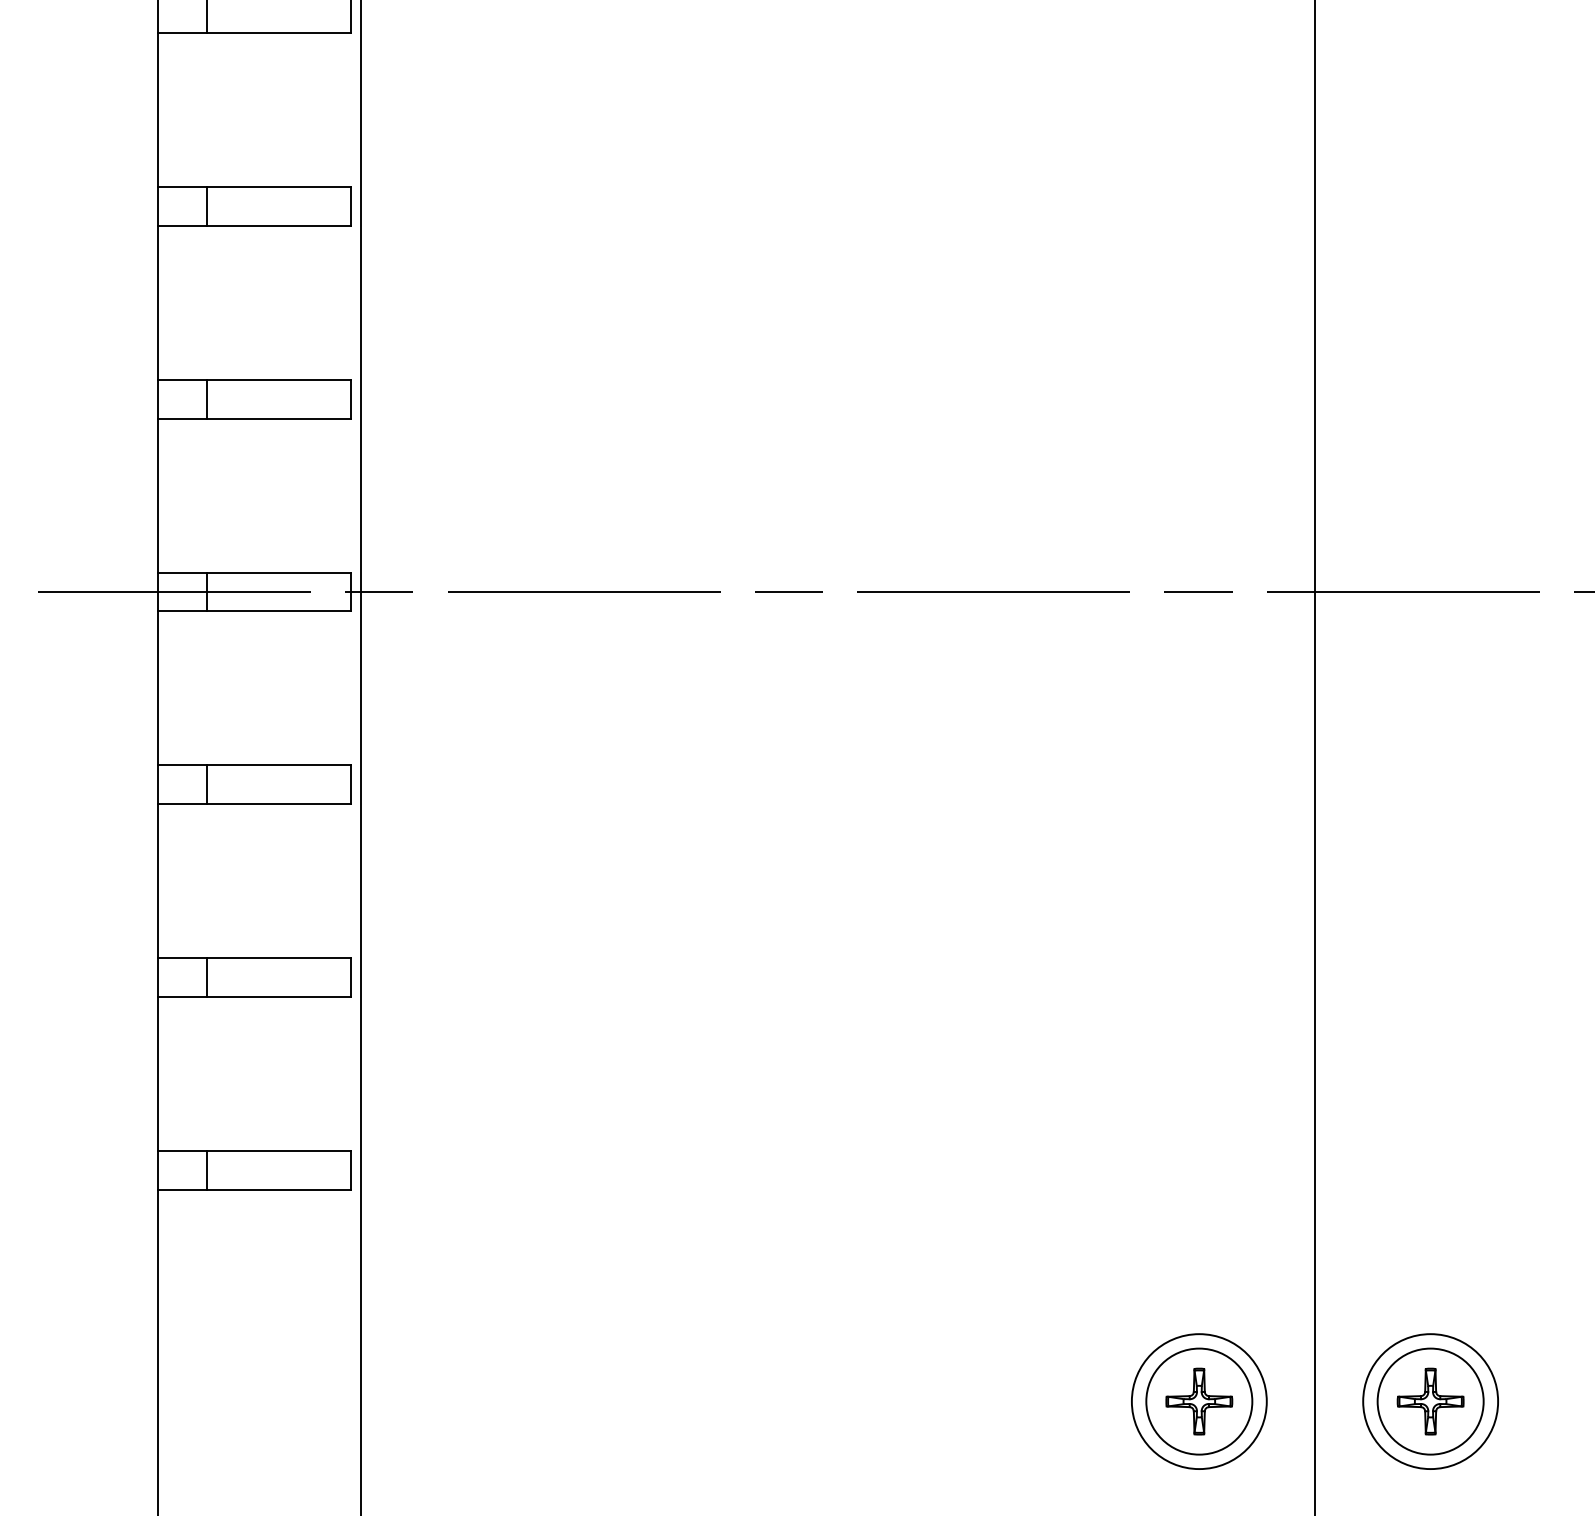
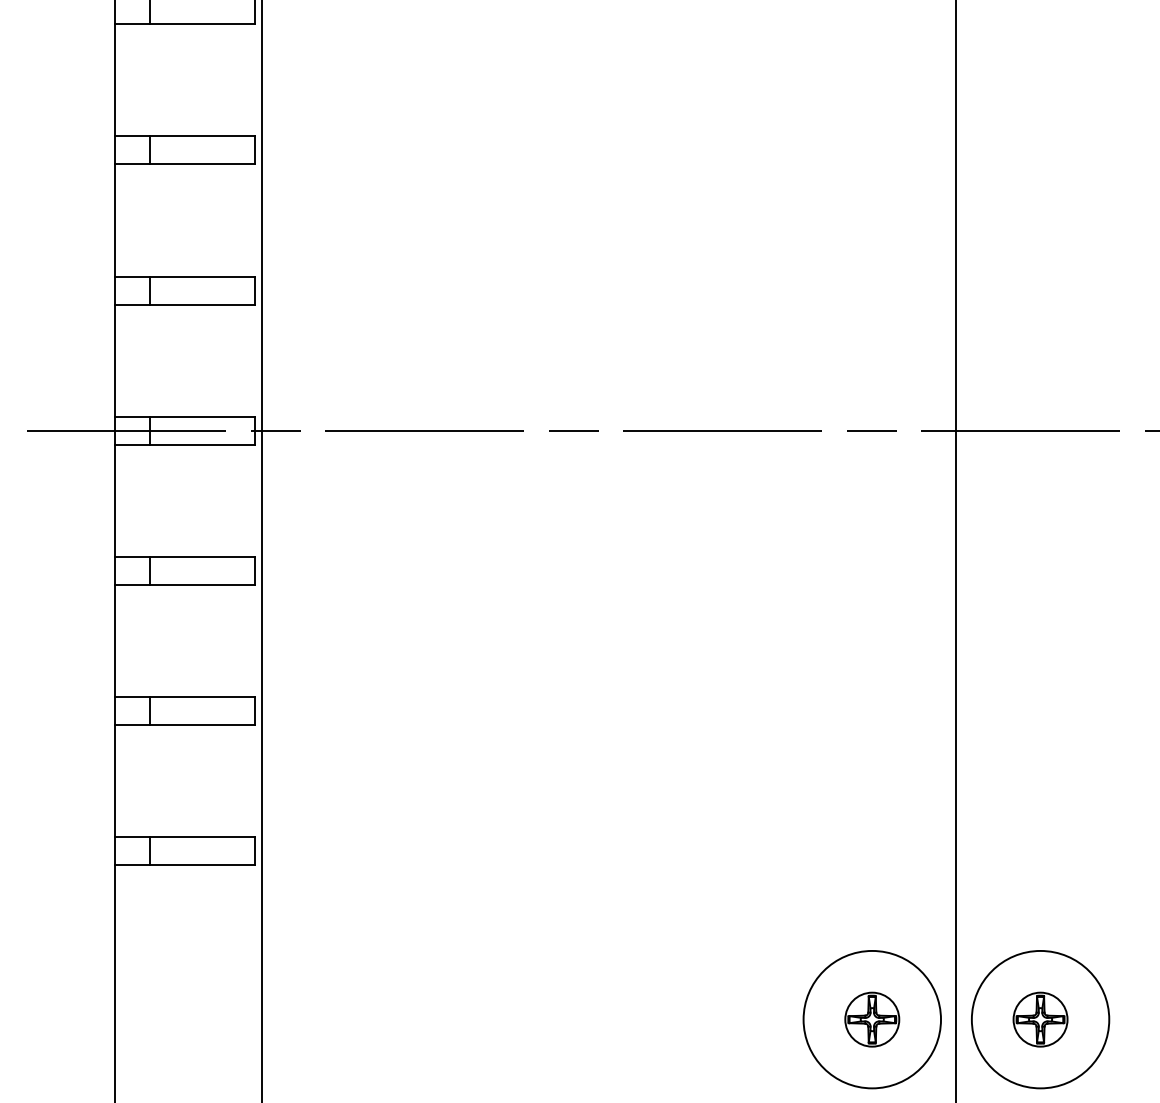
circle: (1198, 1401) -> (871, 1019), size x1.4
circle: (1199, 1401) -> (872, 1019), size x0.7
circle: (1430, 1401) -> (1040, 1019), size x0.7
circle: (1430, 1401) -> (1040, 1019), size x1.4

